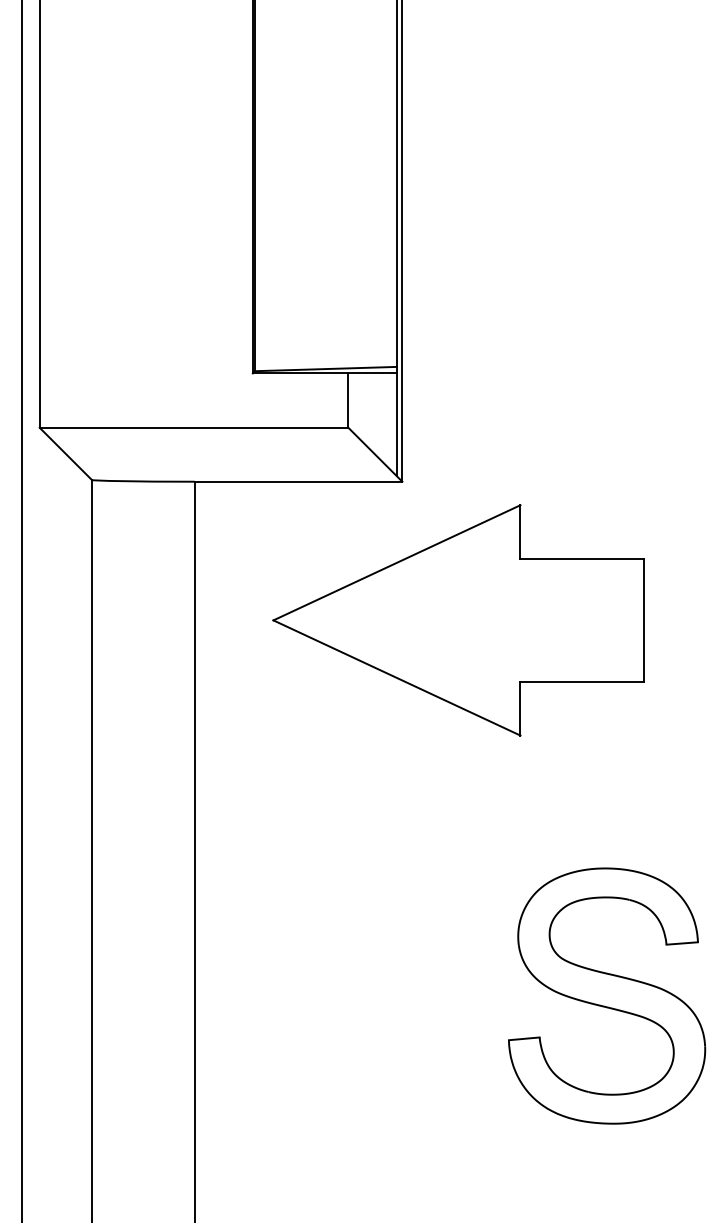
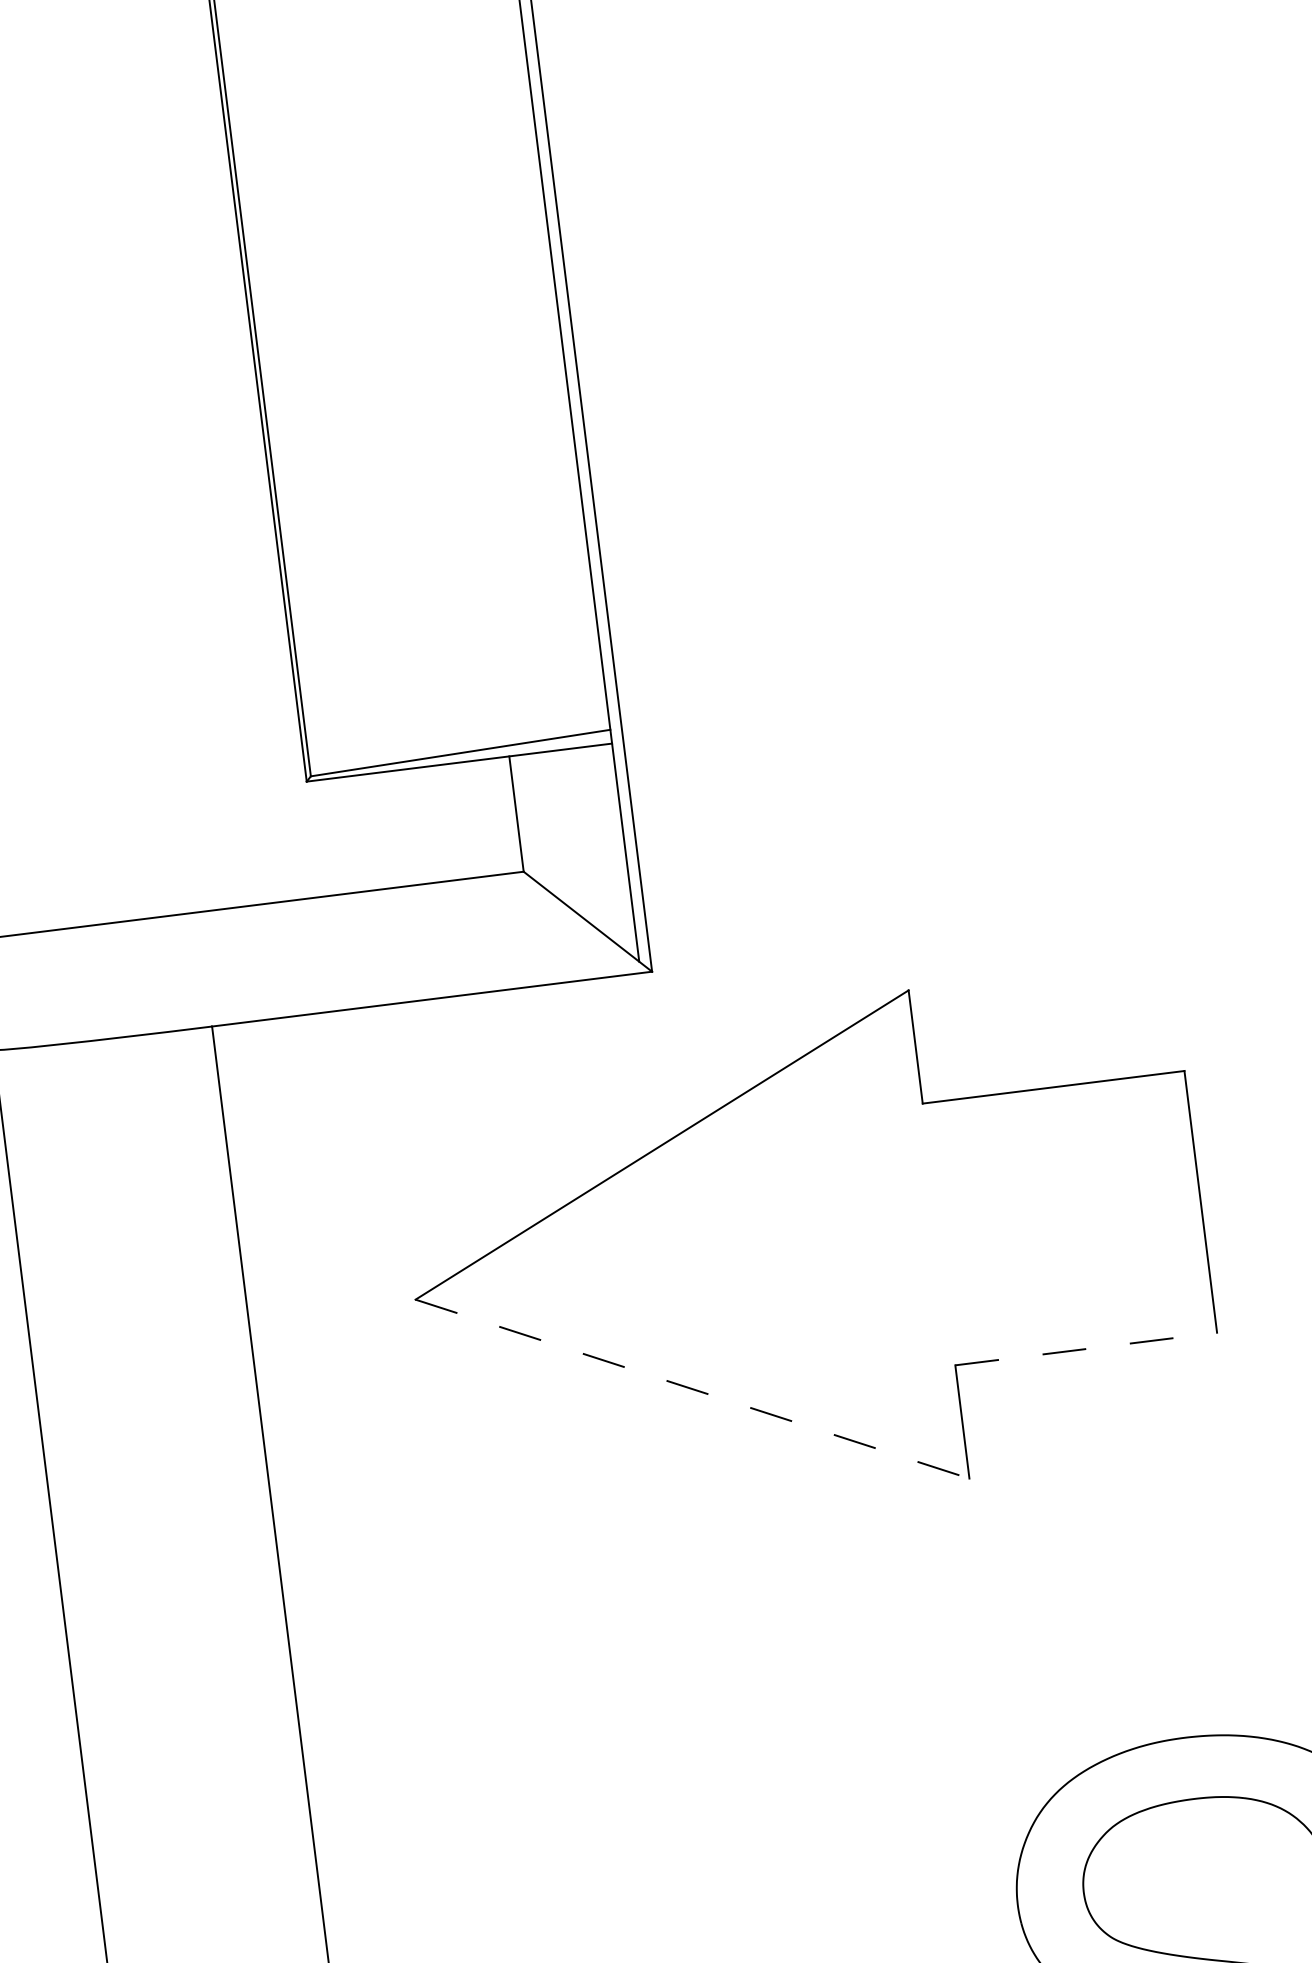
line: (397, 678) -> (693, 1390), solid -> dashed
line: (582, 682) -> (1086, 1349), solid -> dashed

